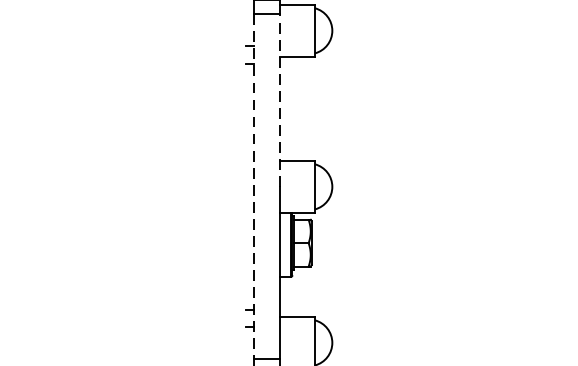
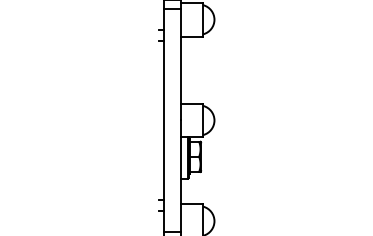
line: (279, 100) -> (180, 64), dashed -> solid
line: (254, 186) -> (164, 120), dashed -> solid

